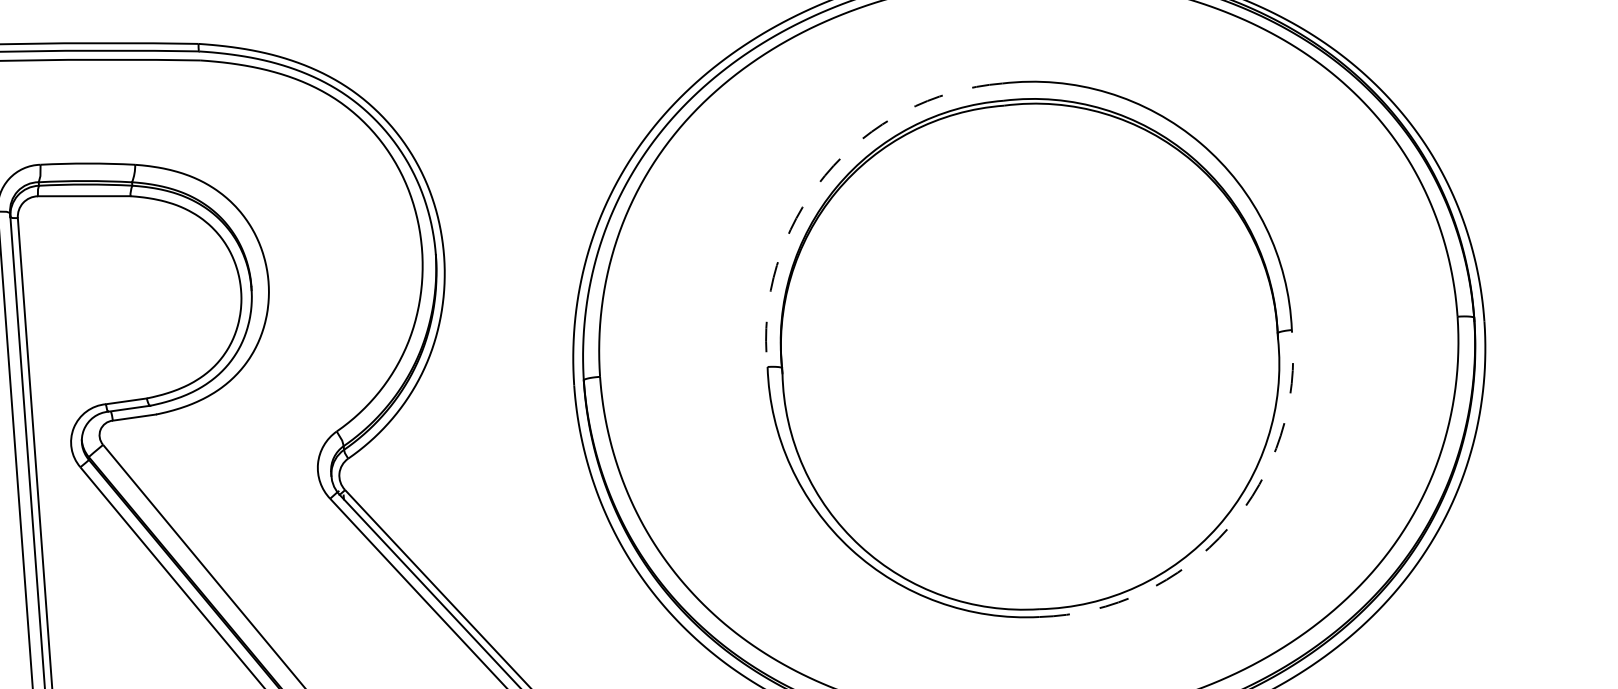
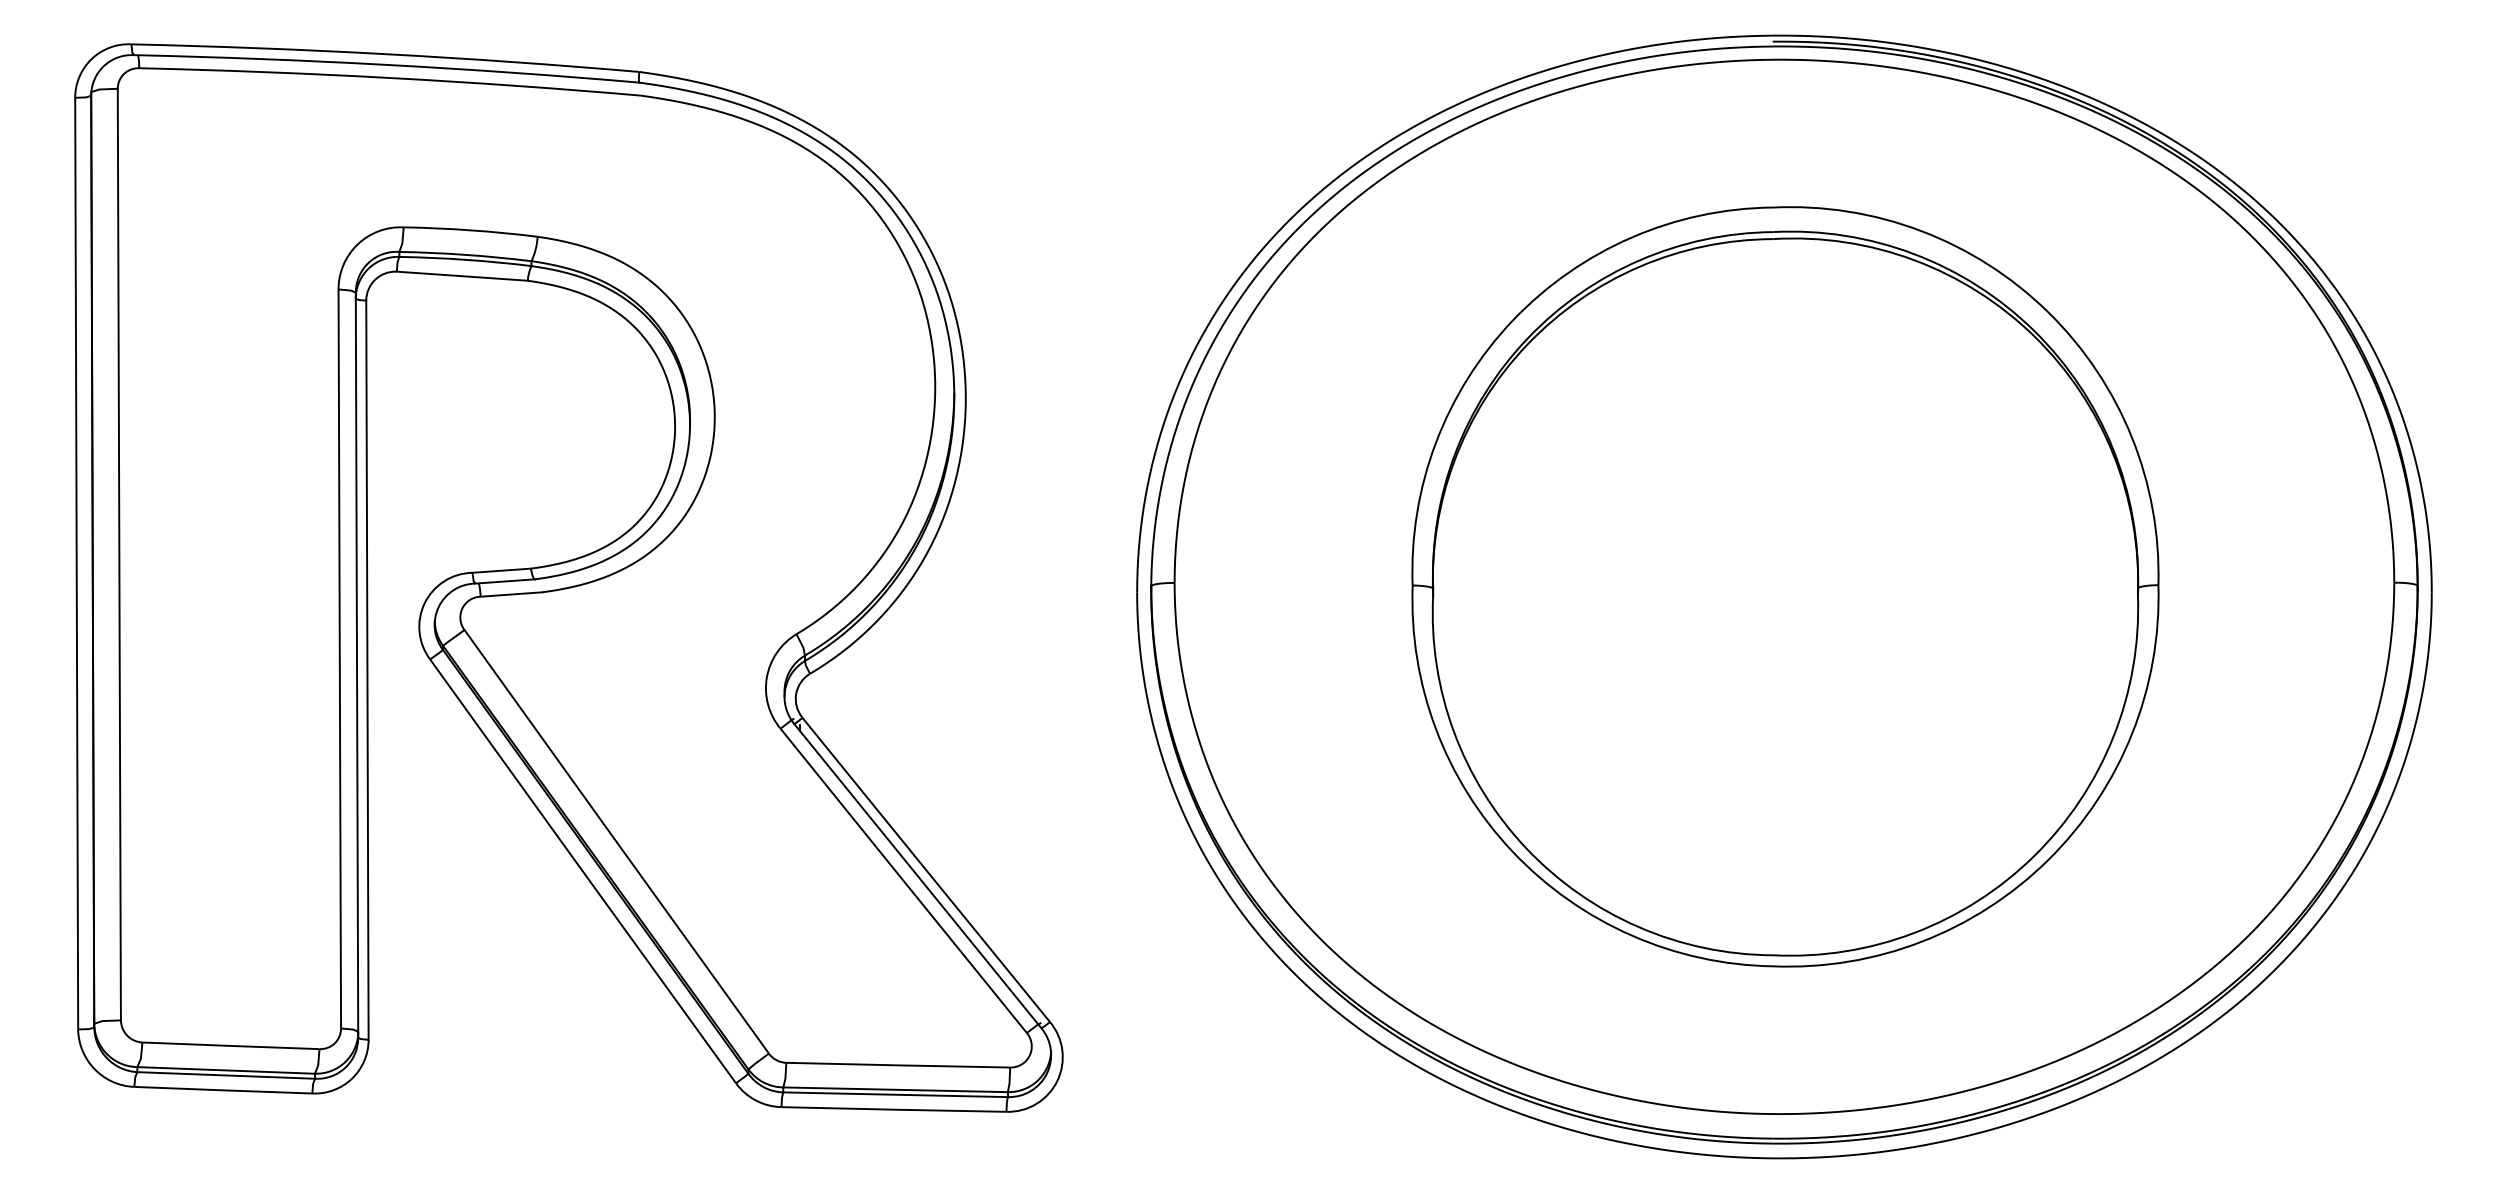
arc: (824, 175) -> (1512, 320), dashed -> solid
arc: (1228, 528) -> (2048, 859), dashed -> solid

